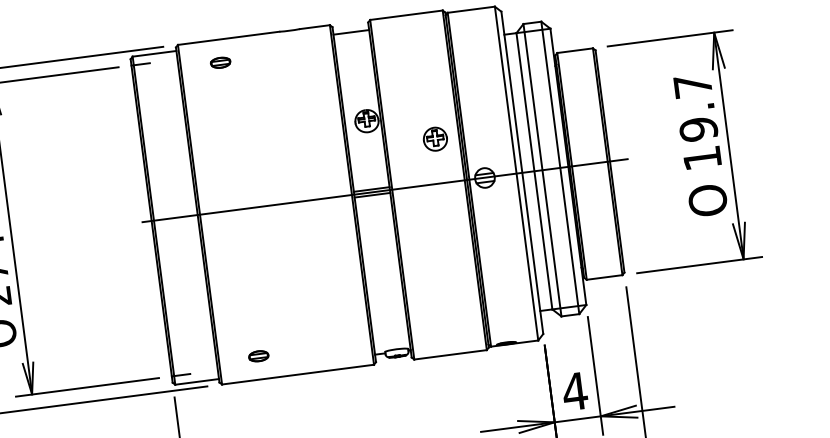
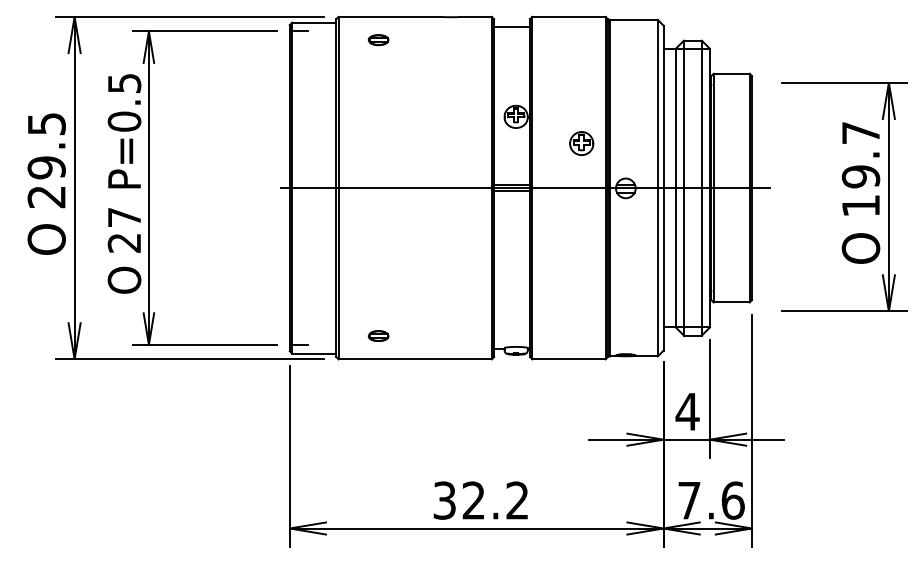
part: (685, 158) -> (844, 203), moved

